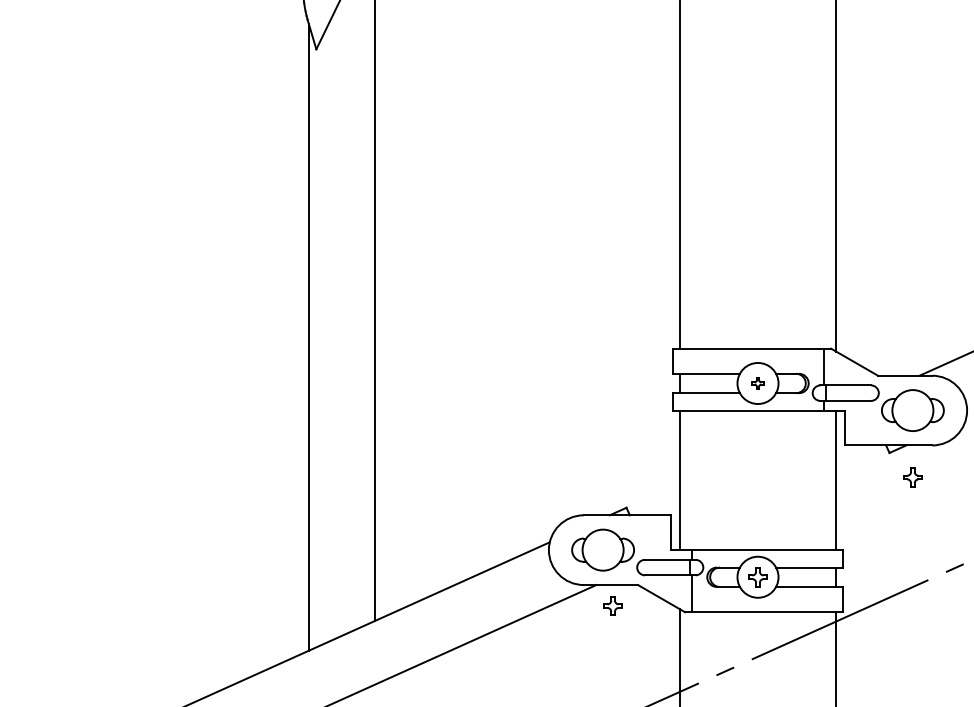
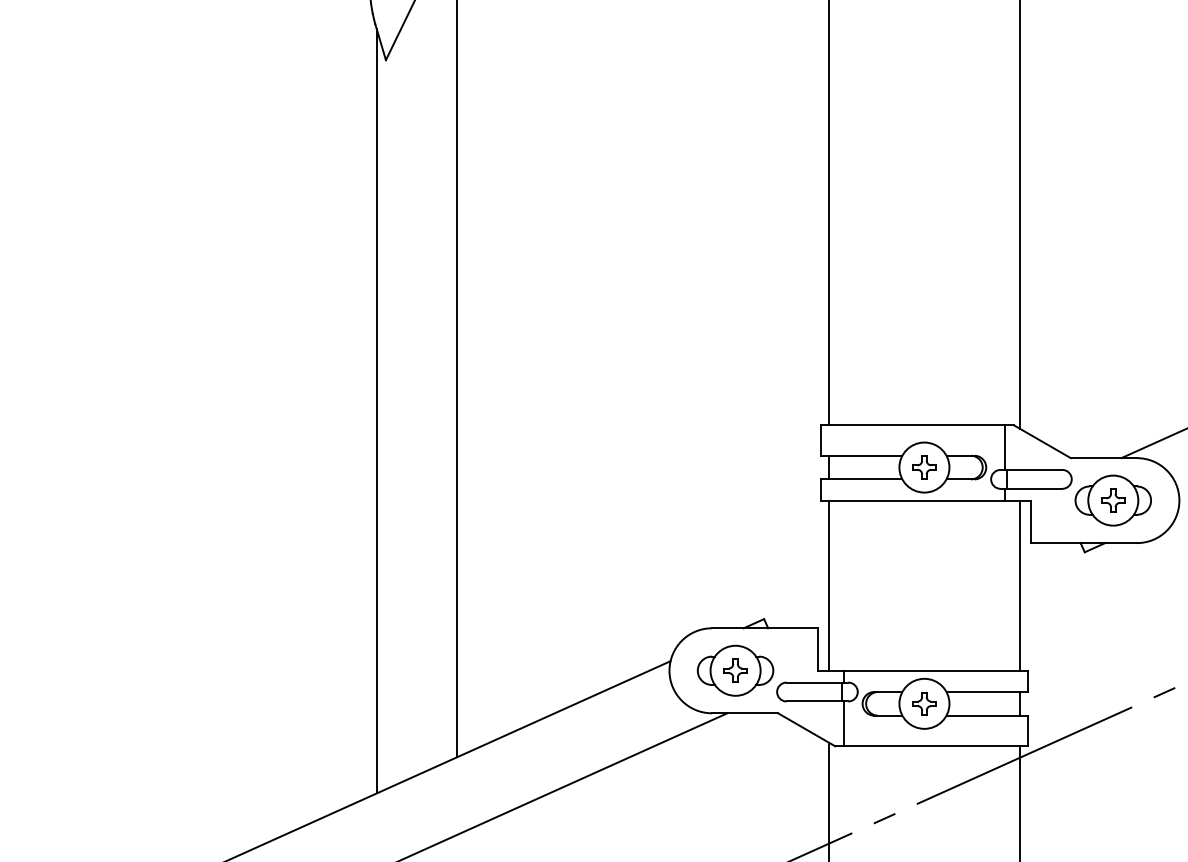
part: (757, 383) -> (923, 467), size x1.67
part: (912, 477) -> (1112, 500), moved
part: (612, 605) -> (734, 669), moved

